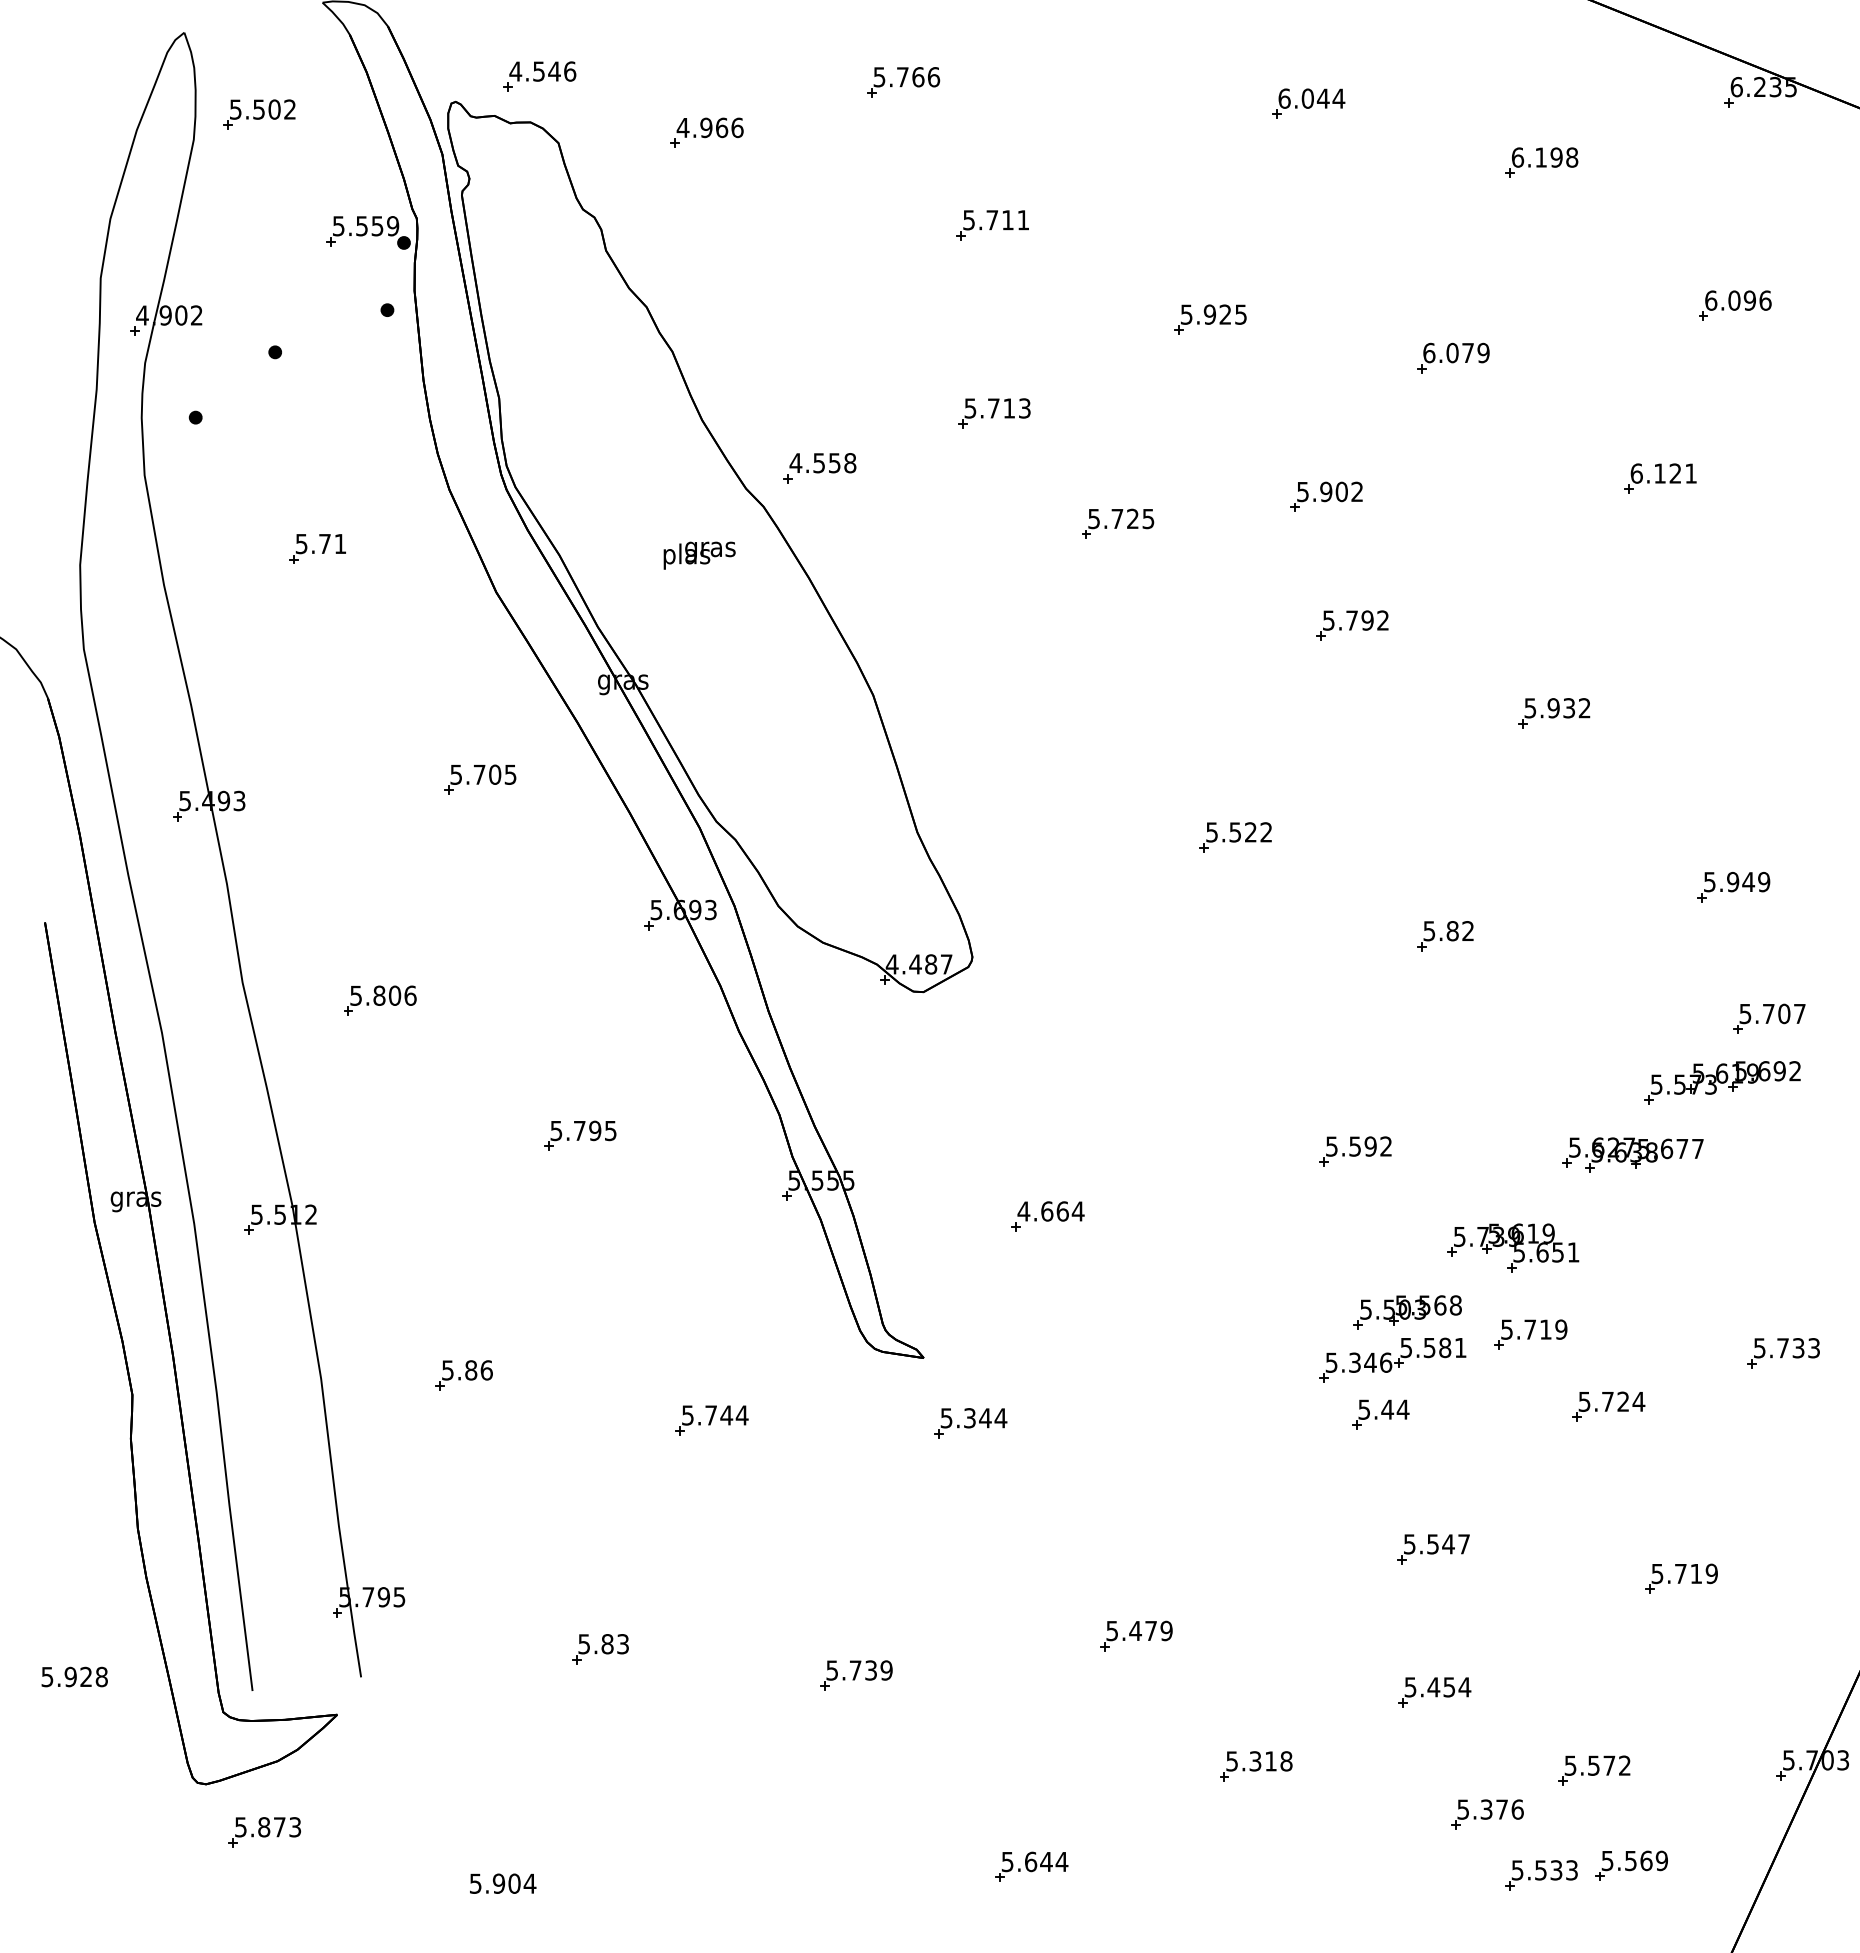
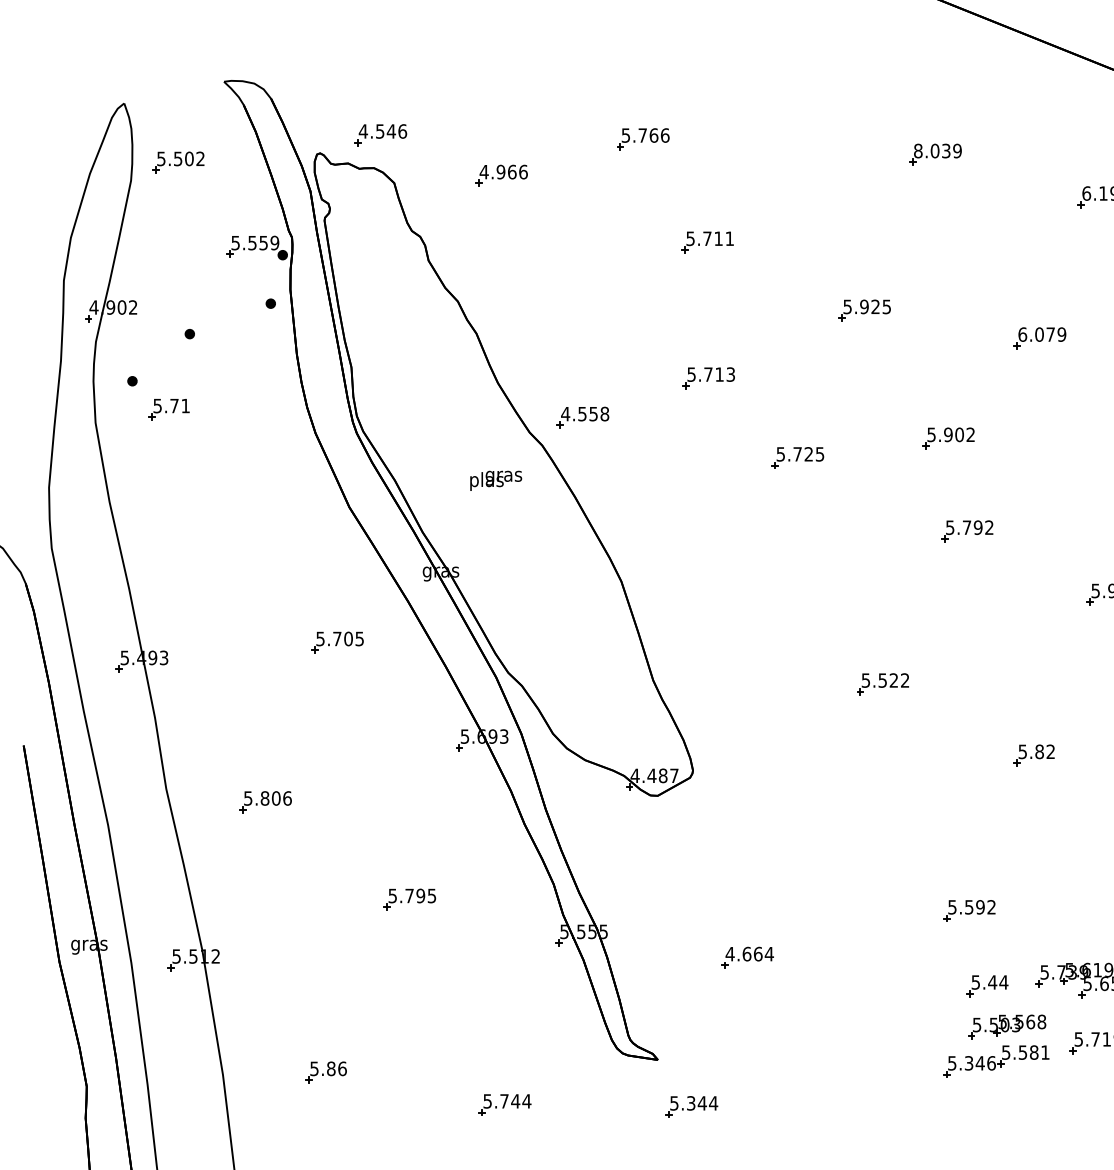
text: (1311, 98) -> (937, 150), 6.044 -> 8.039
part: (317, 548) -> (169, 409), moved
part: (1380, 1414) -> (987, 985), moved

